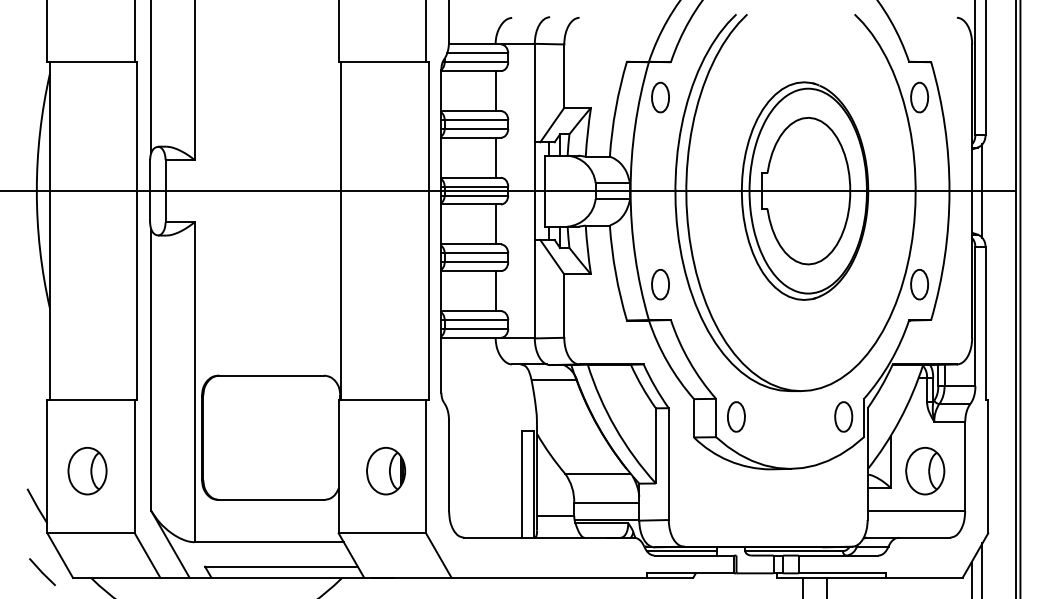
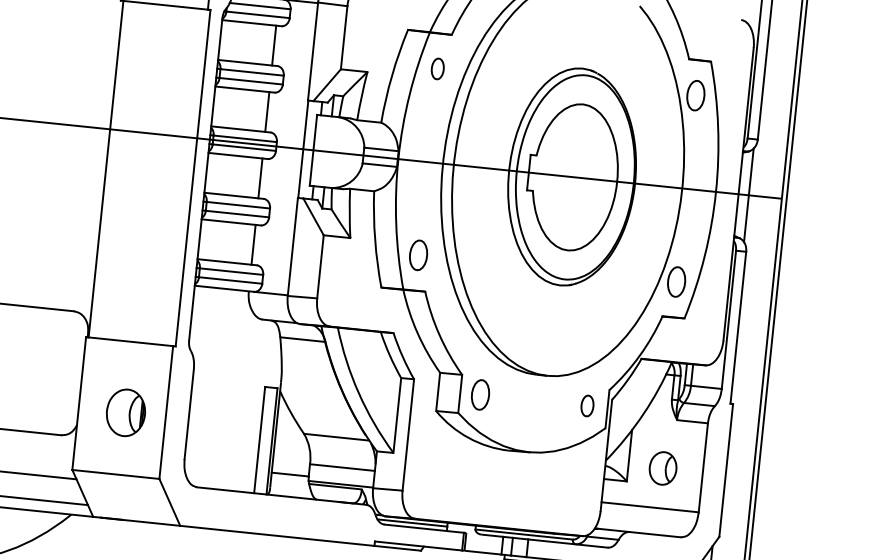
part: (660, 97) -> (437, 68), size x0.7
part: (843, 416) -> (587, 405), size x0.7
part: (925, 471) -> (663, 468), size x0.7

